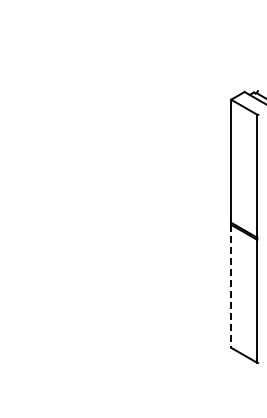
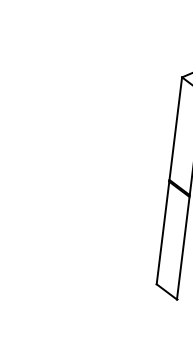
line: (231, 286) -> (163, 233), dashed -> solid

